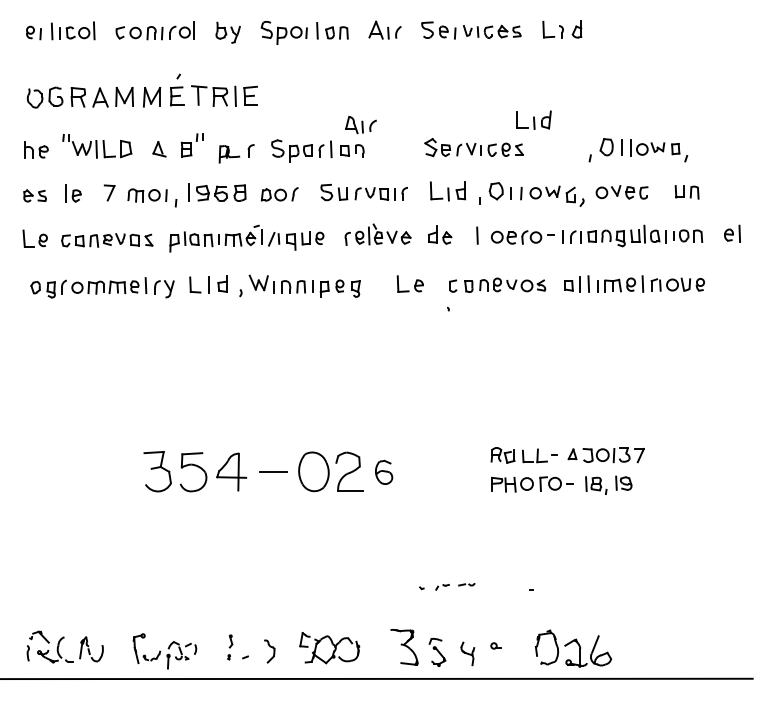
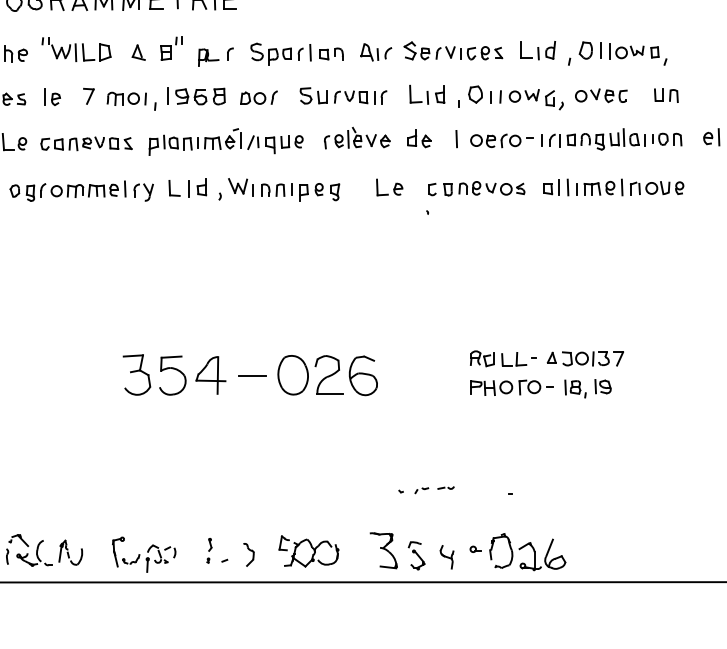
part: (533, 119) -> (537, 49), moved
part: (360, 125) -> (375, 52), moved
part: (383, 472) -> (362, 375), size x1.67
part: (573, 648) -> (527, 551), moved

